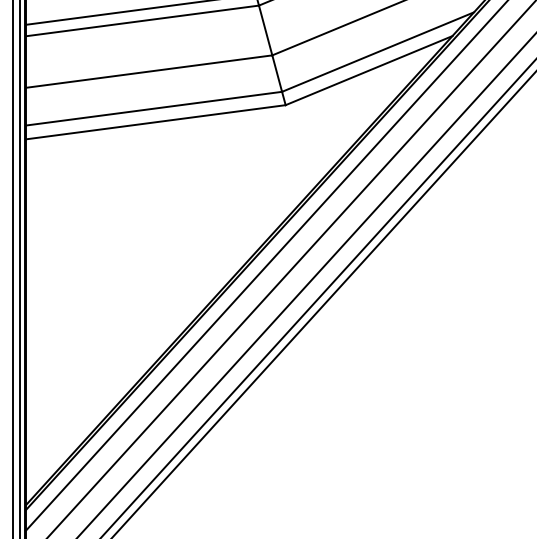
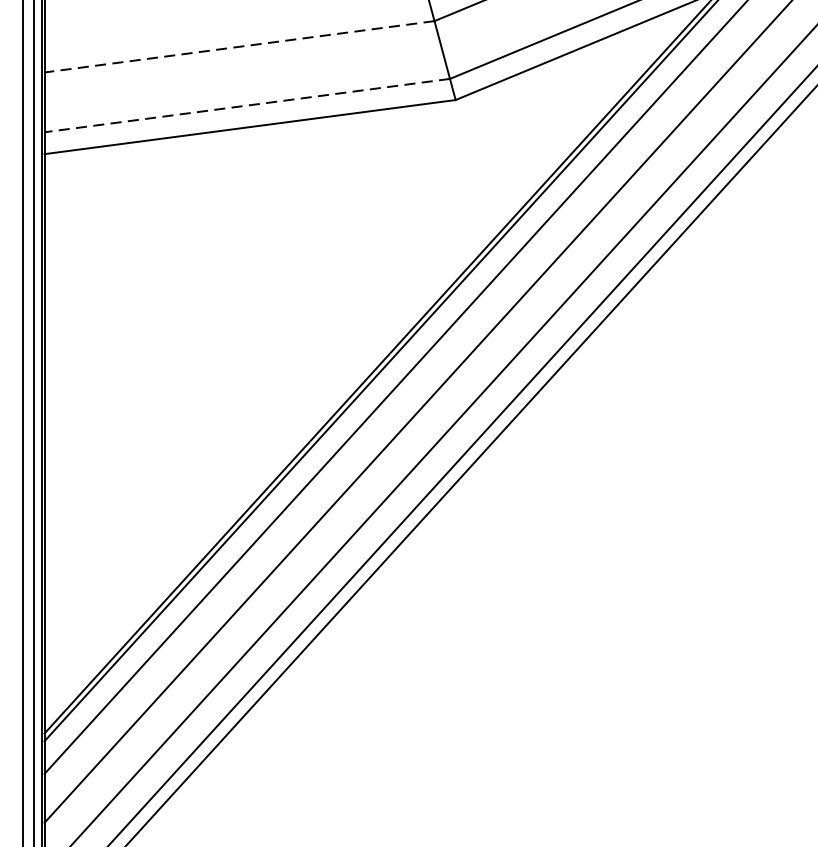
line: (148, 71) -> (238, 46), solid -> dashed
line: (154, 108) -> (247, 105), solid -> dashed

